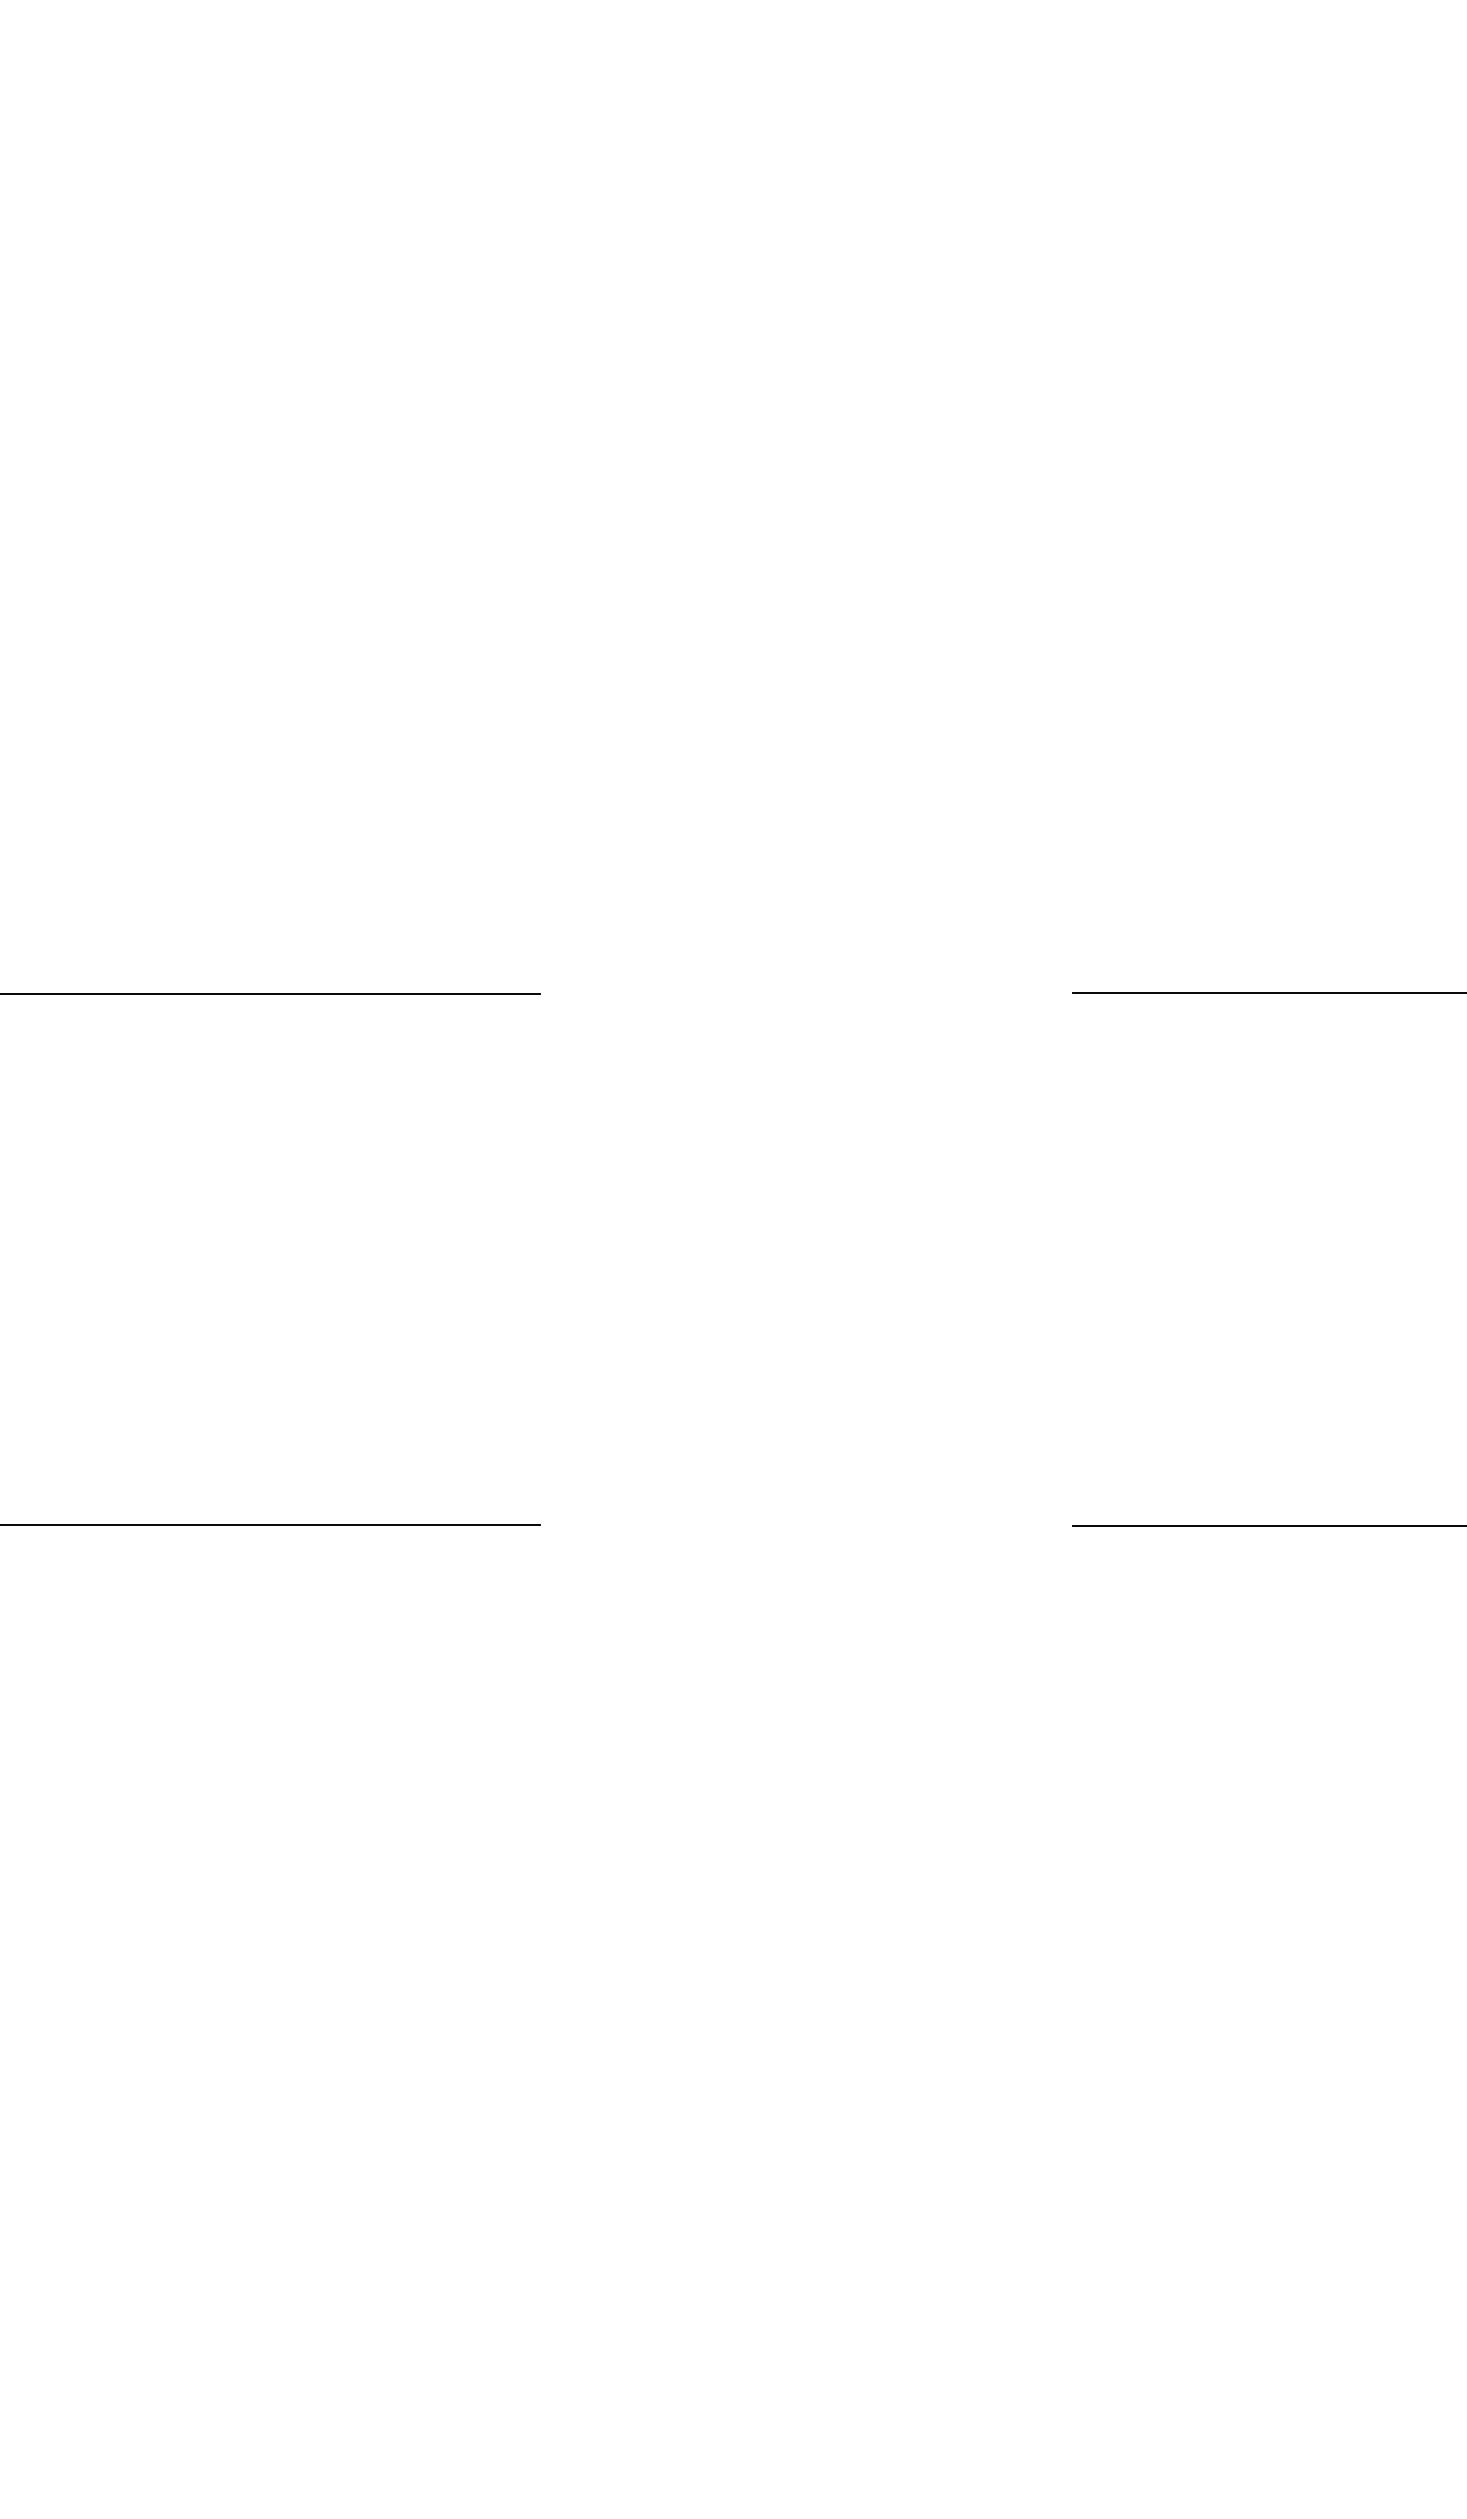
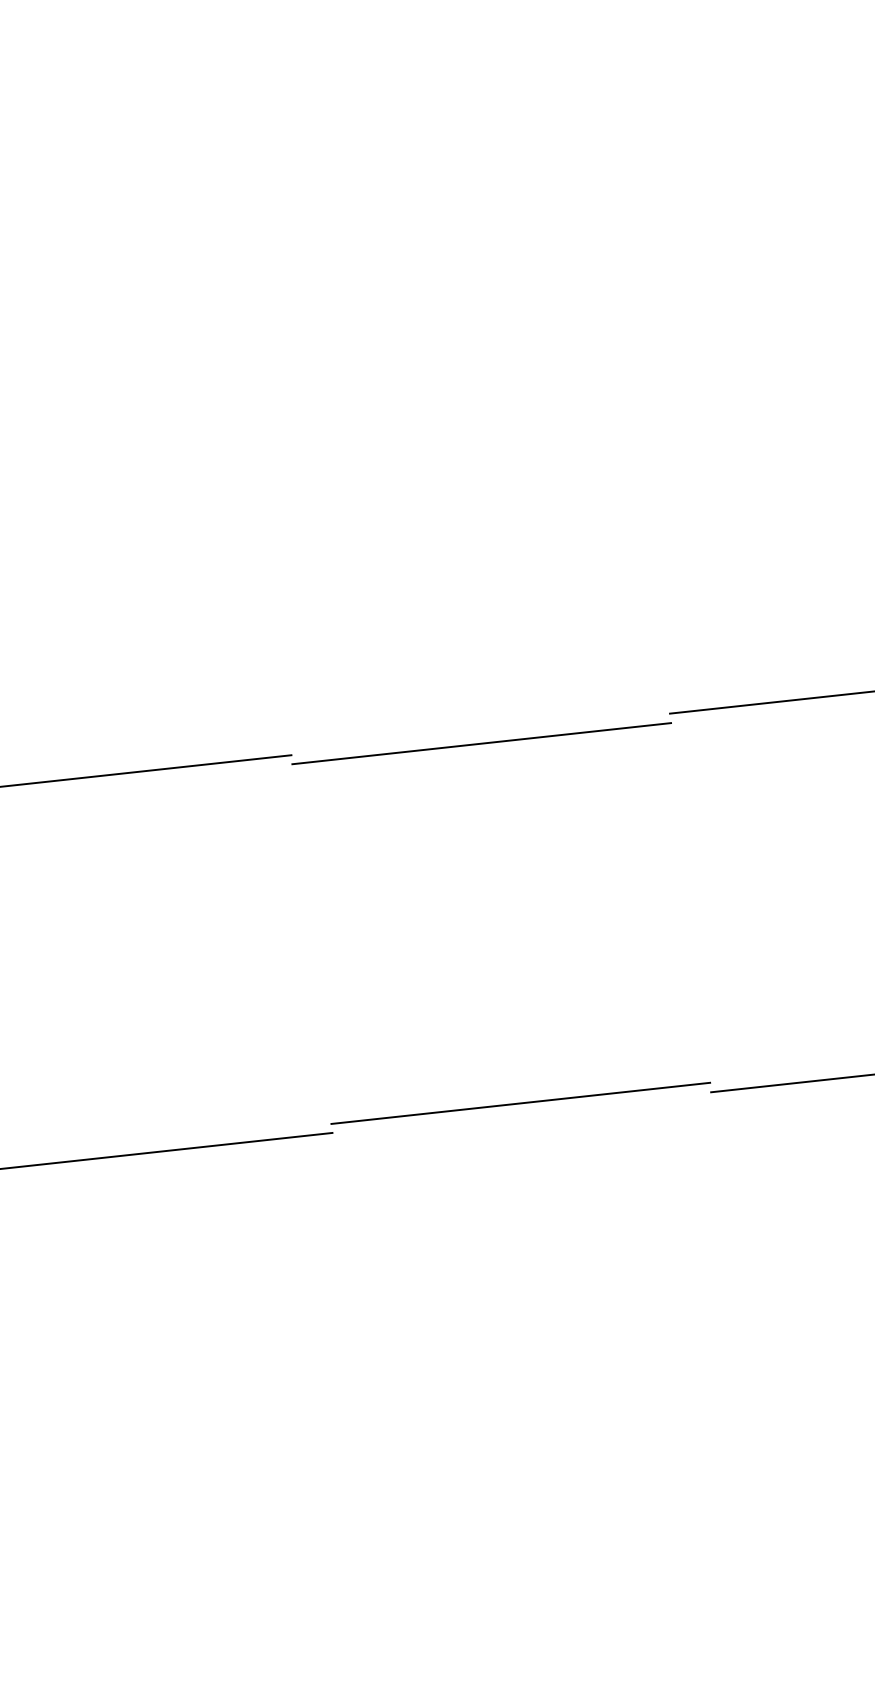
line: (806, 1006) -> (481, 743), added
line: (806, 1512) -> (520, 1103), added

